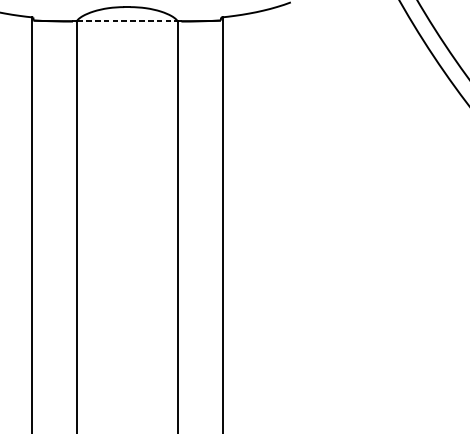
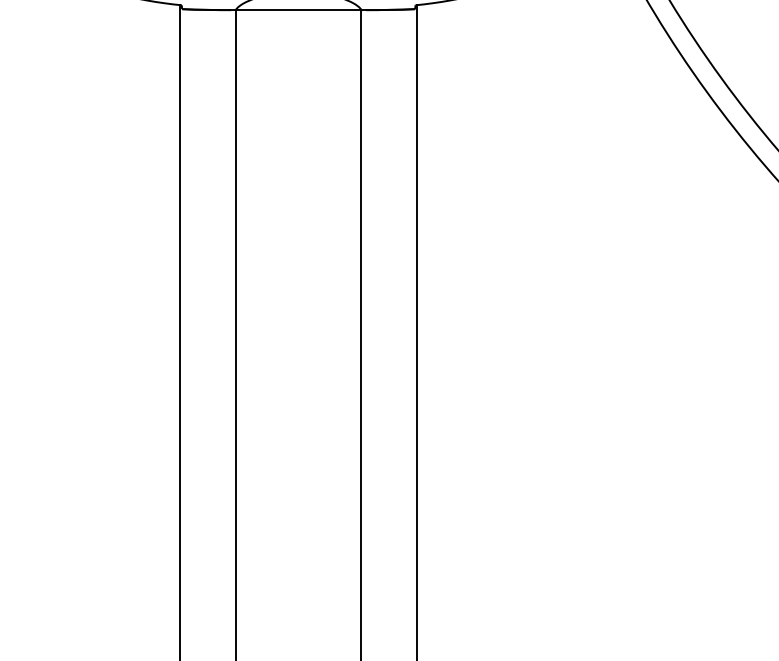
line: (127, 20) -> (299, 9), dashed -> solid

